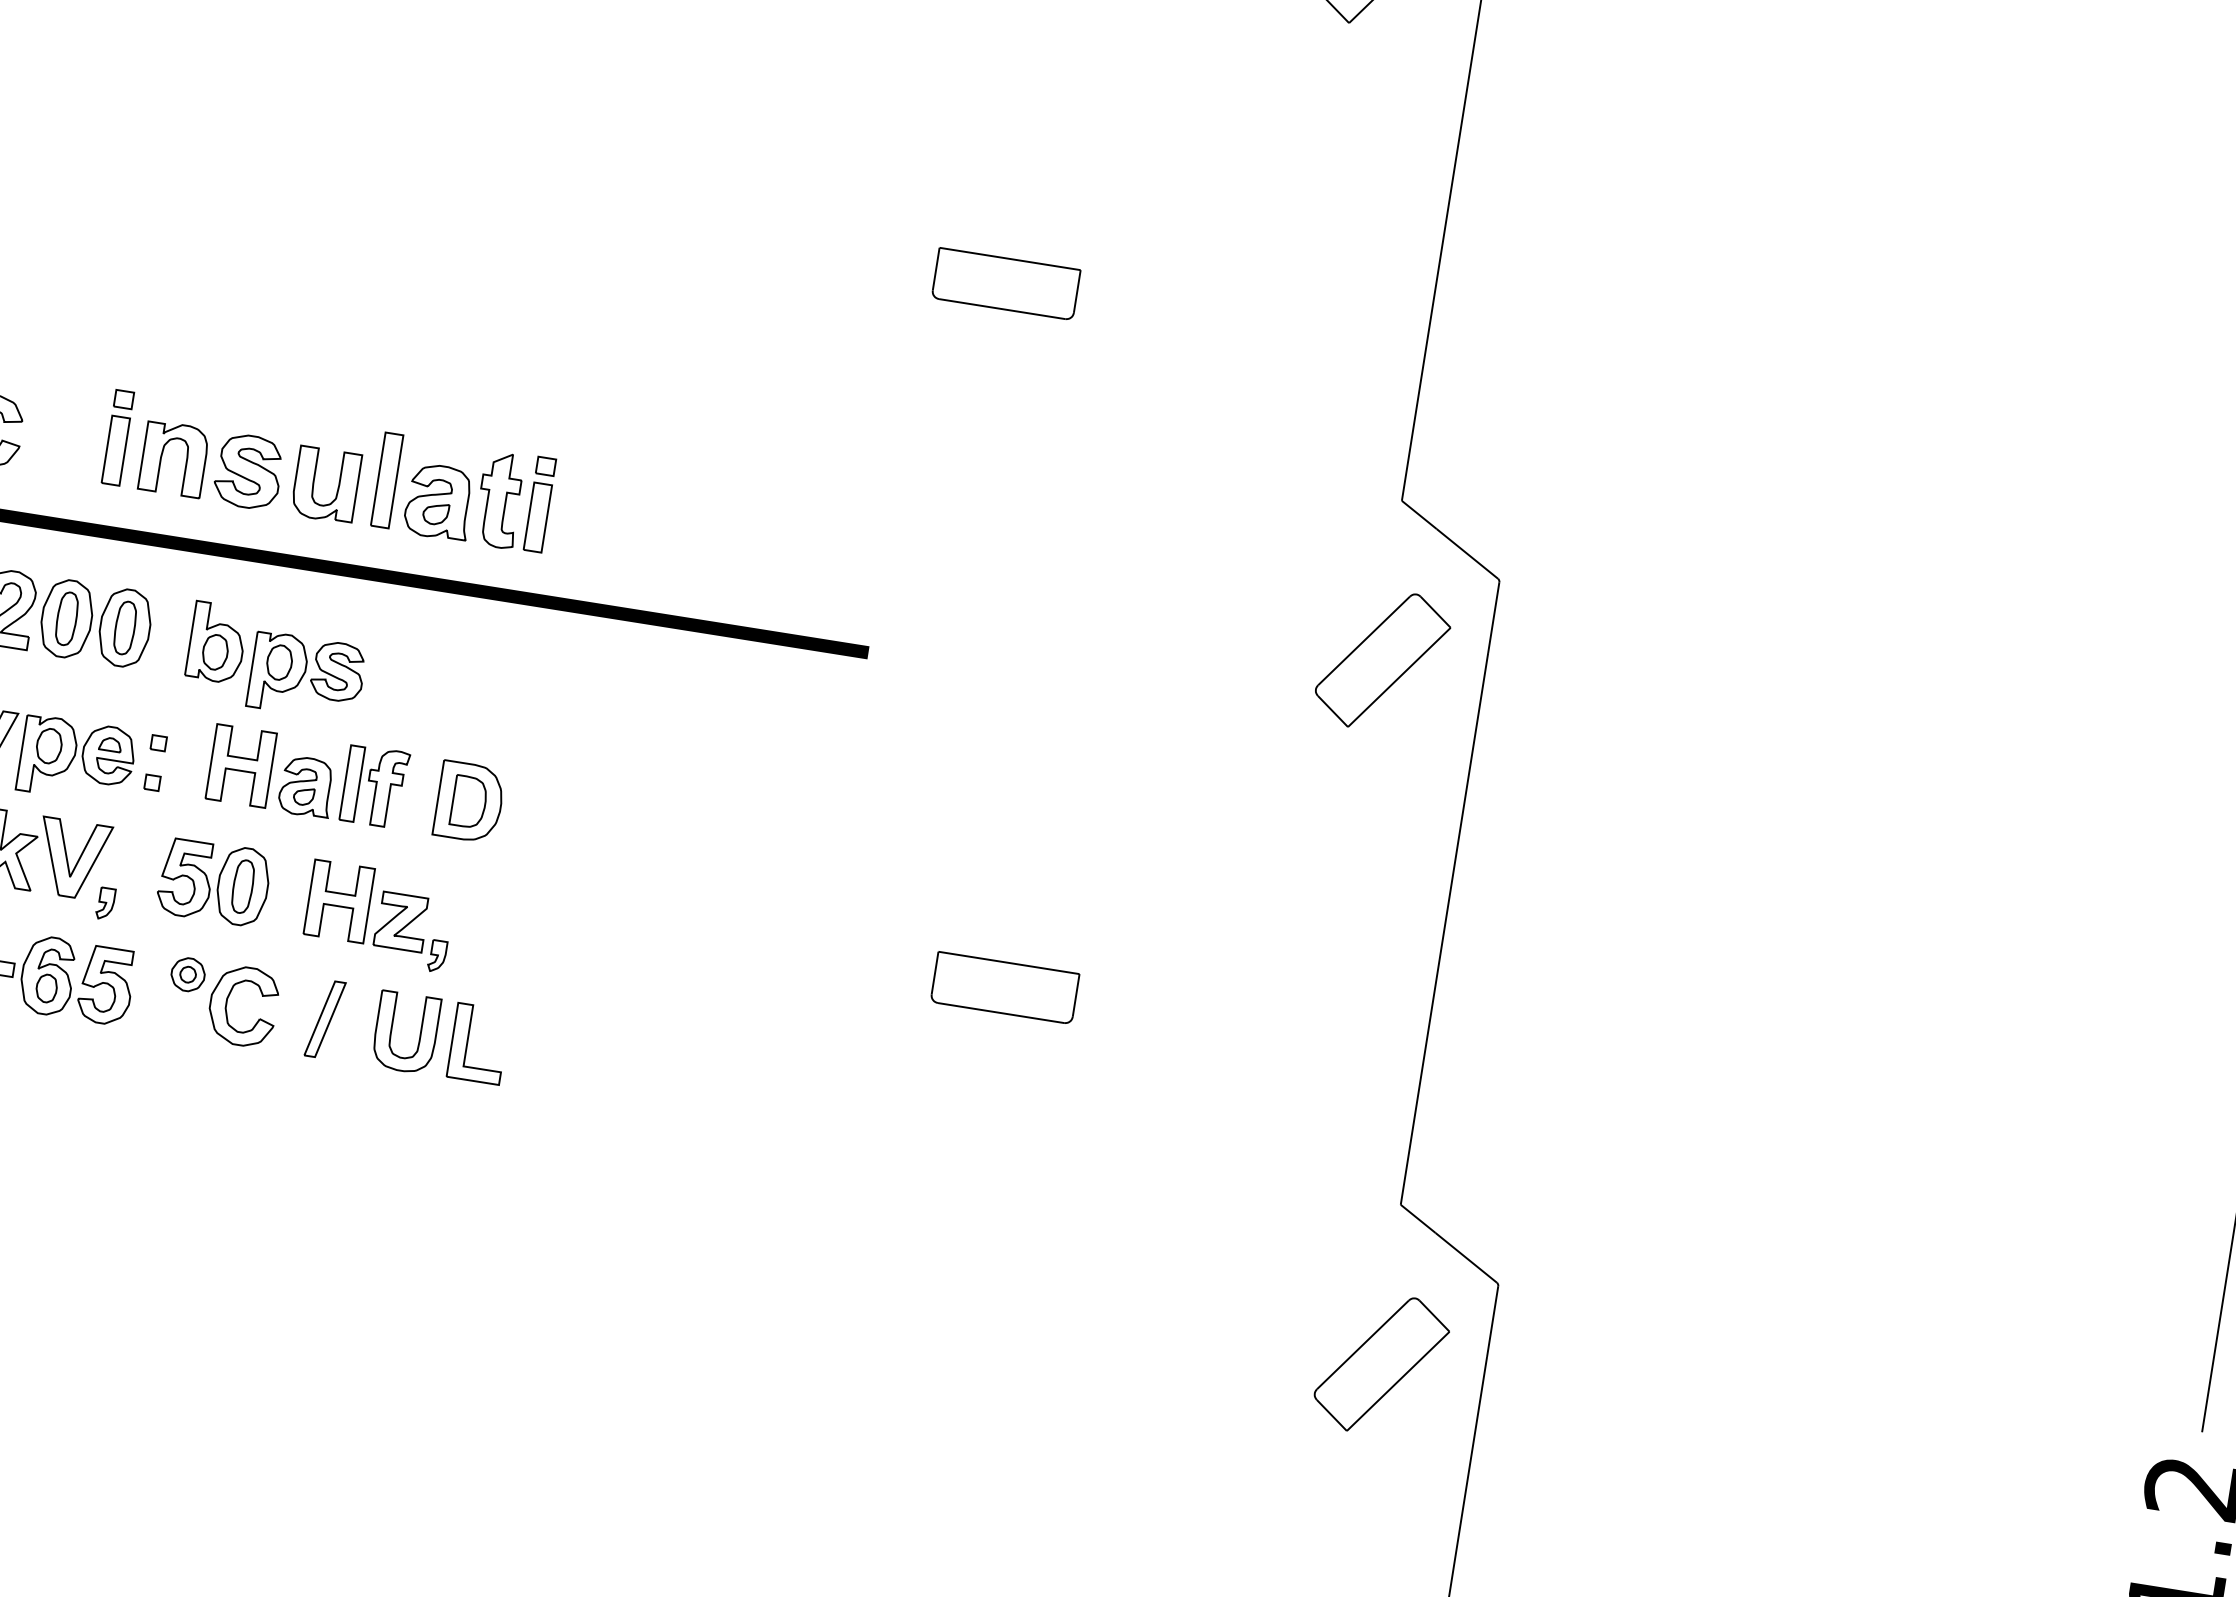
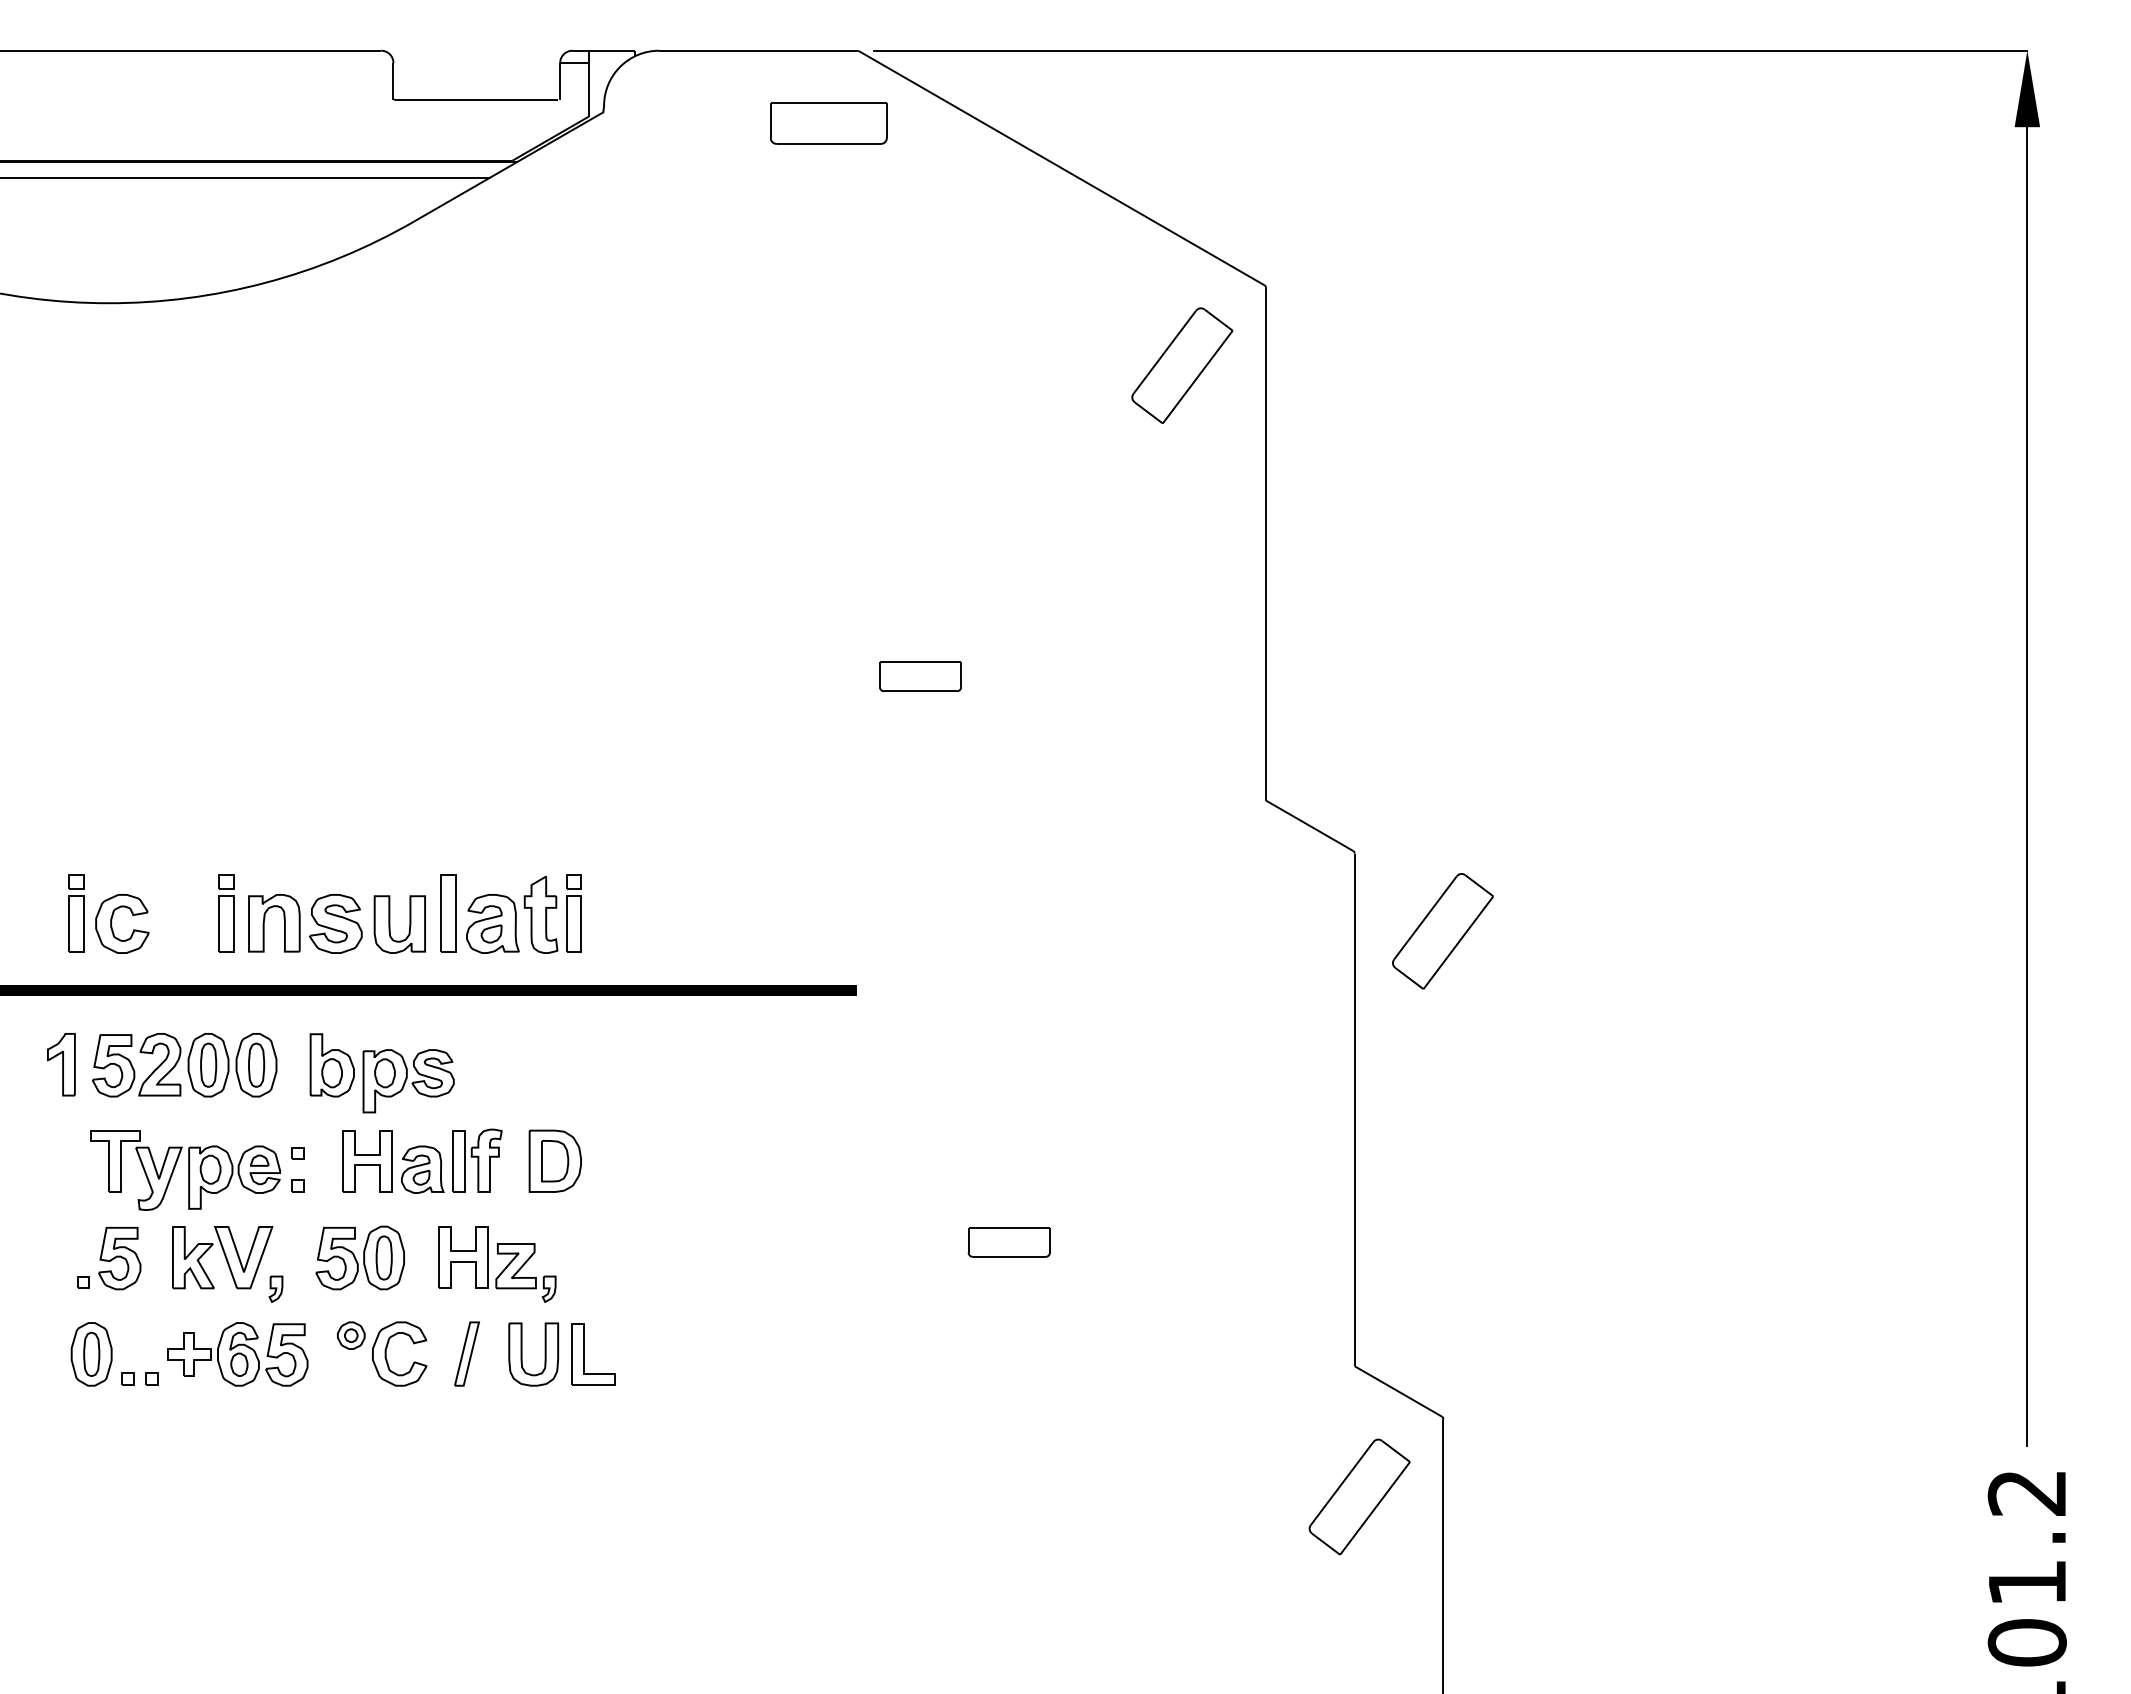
part: (1006, 283) -> (920, 676), size x0.7
part: (1382, 660) -> (1442, 931), moved
part: (1005, 988) -> (1009, 1242), size x0.7

